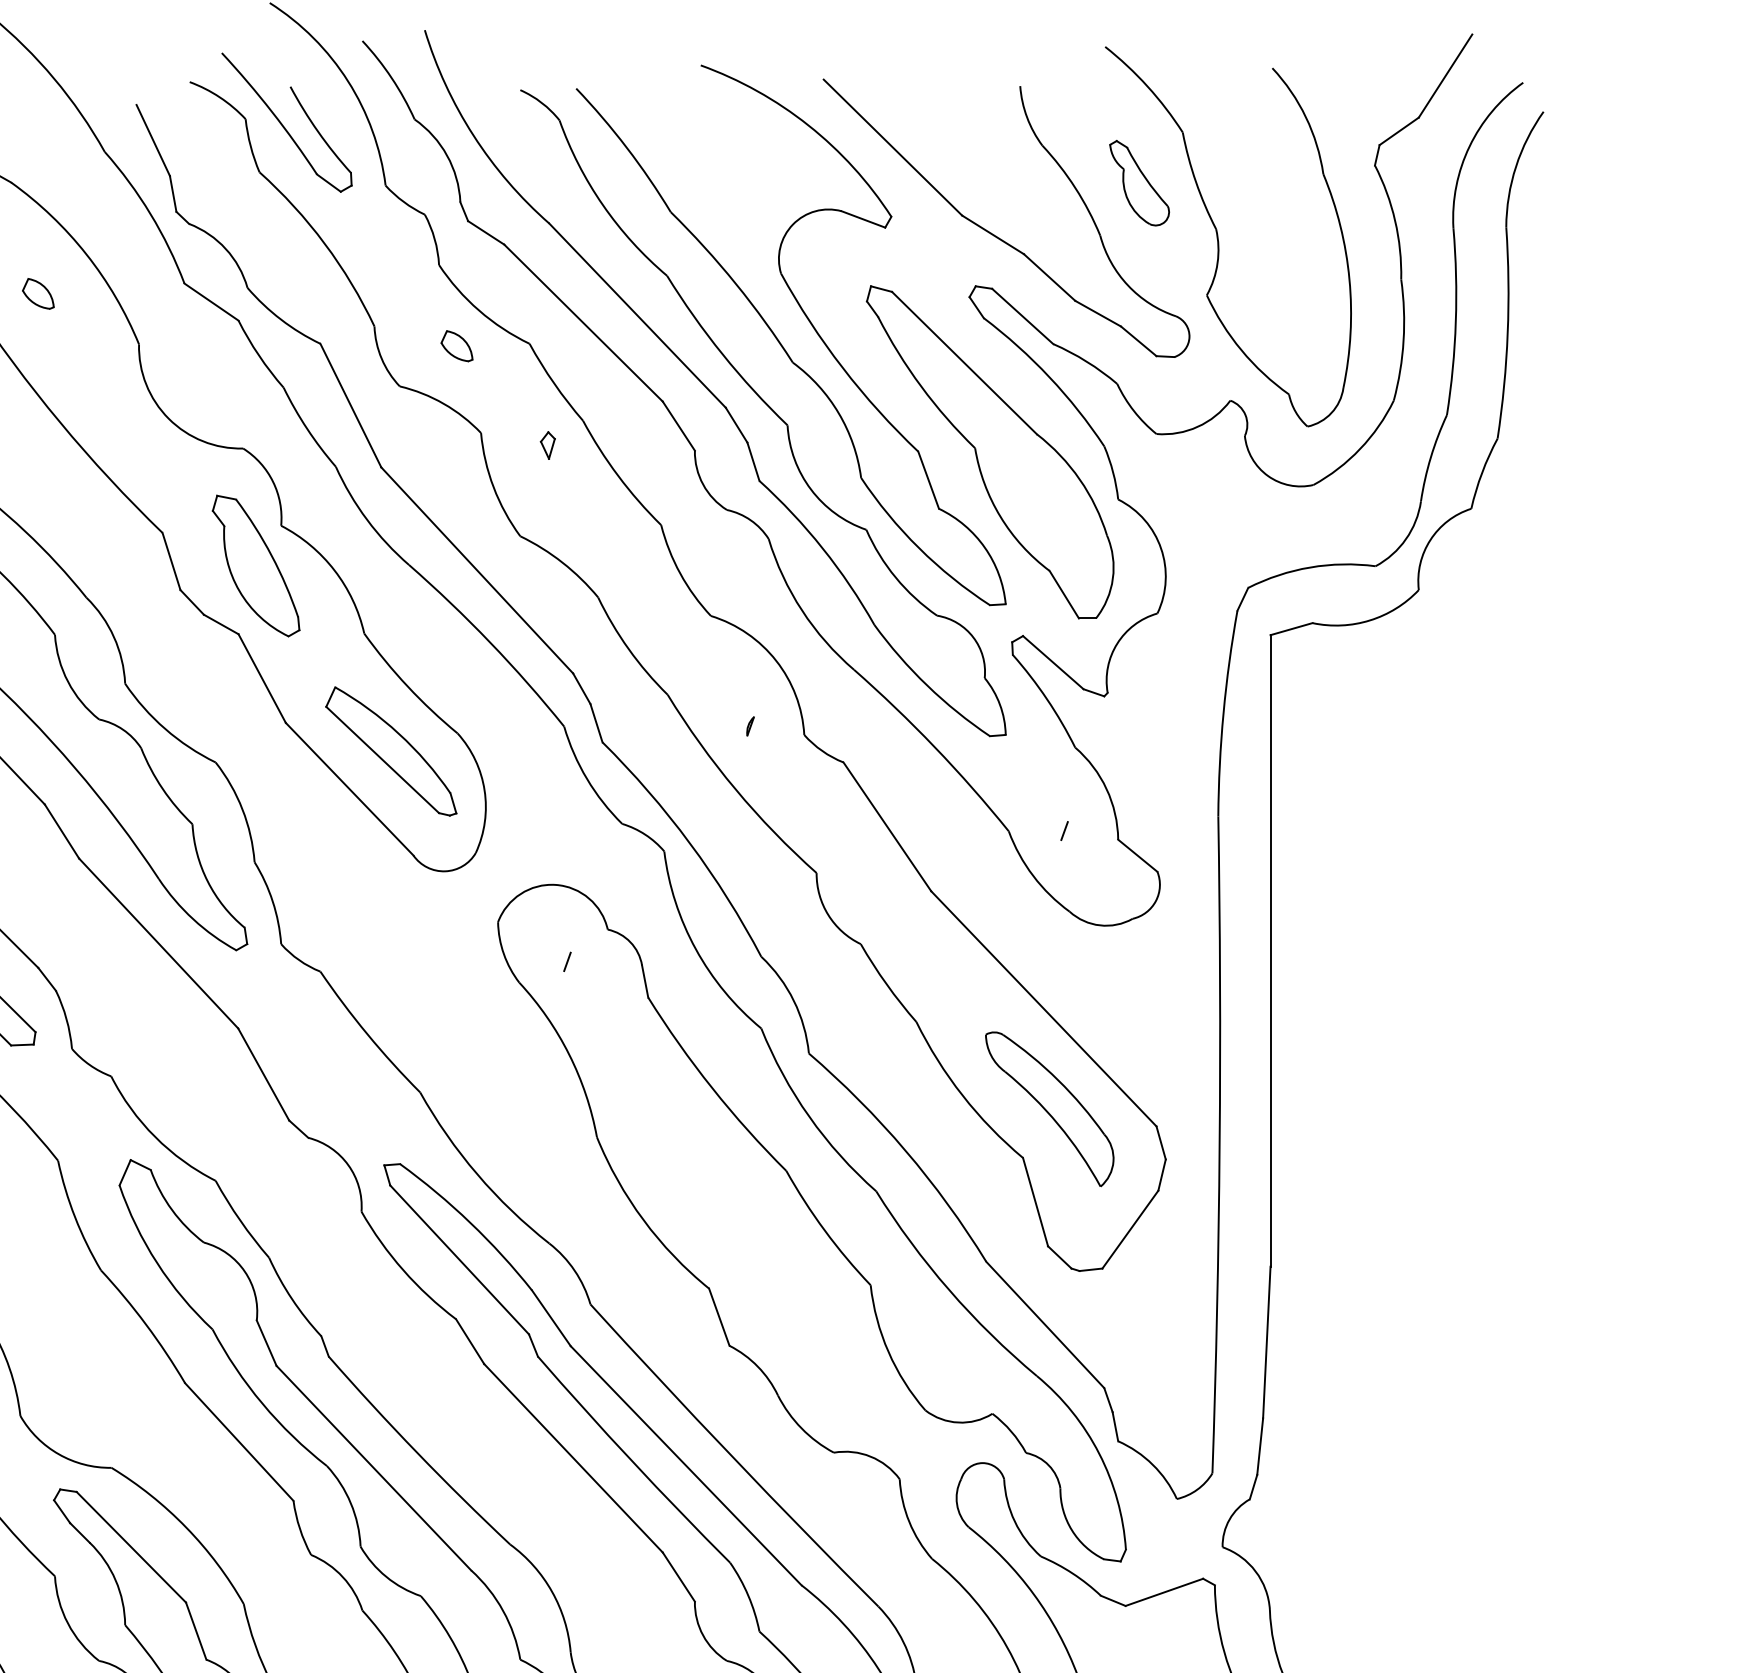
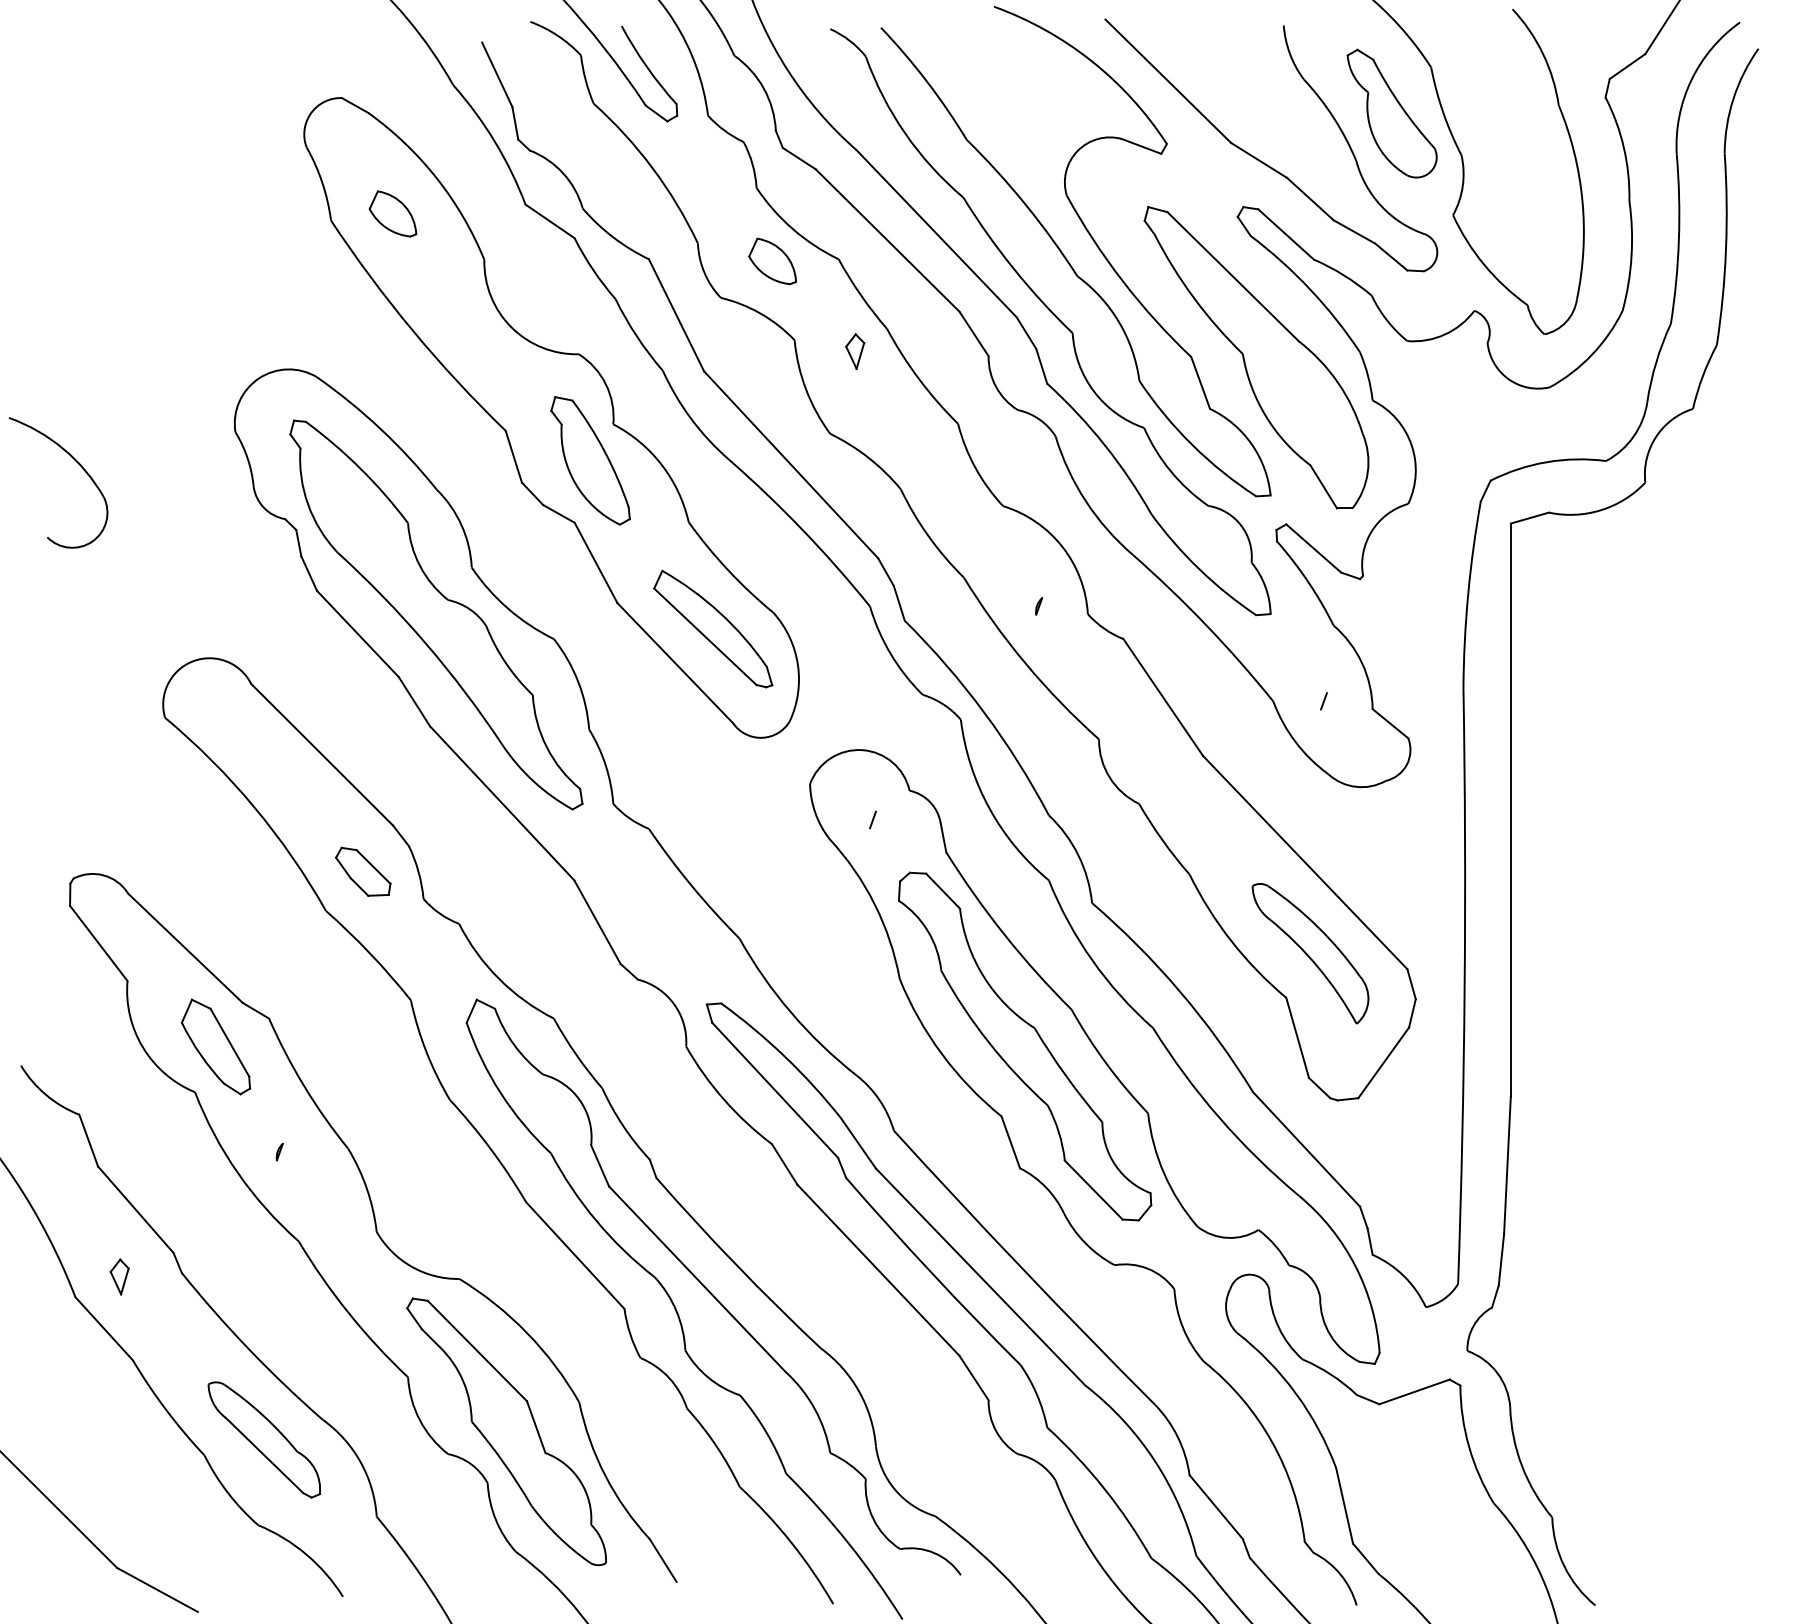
part: (1138, 183) -> (1391, 113), size x1.67
part: (37, 293) -> (392, 213), size x1.67
part: (456, 346) -> (772, 261), size x1.67
part: (548, 445) -> (855, 351), size x1.43
part: (735, 1211) -> (1025, 1046), added

